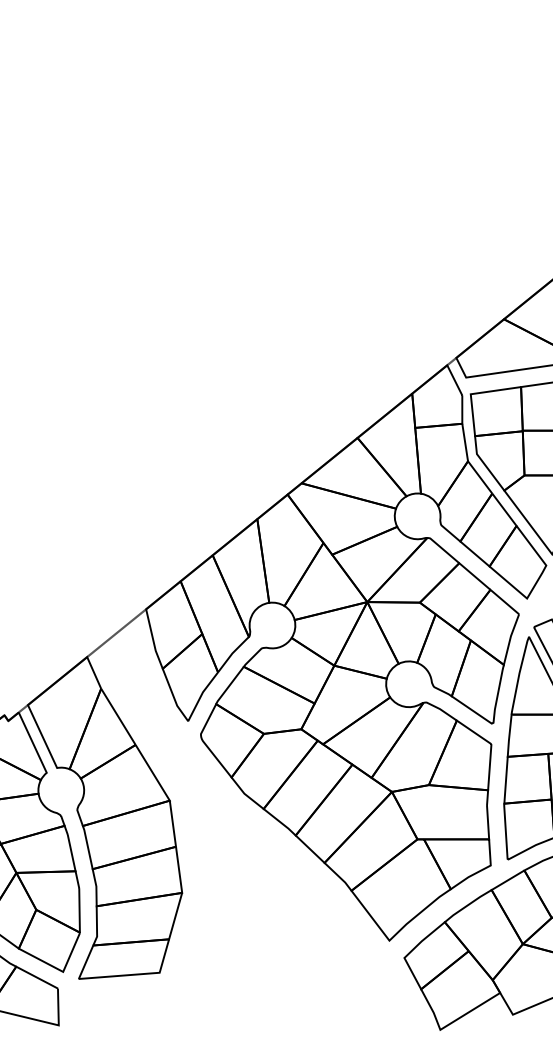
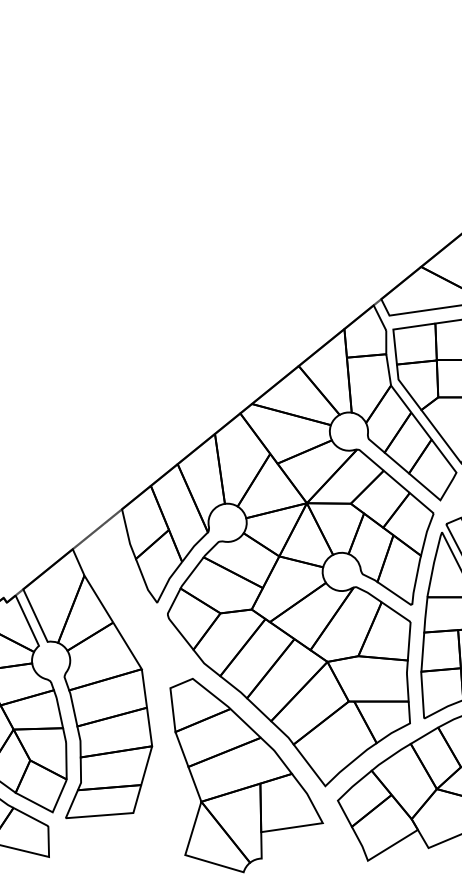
part: (295, 927) -> (246, 775), added

